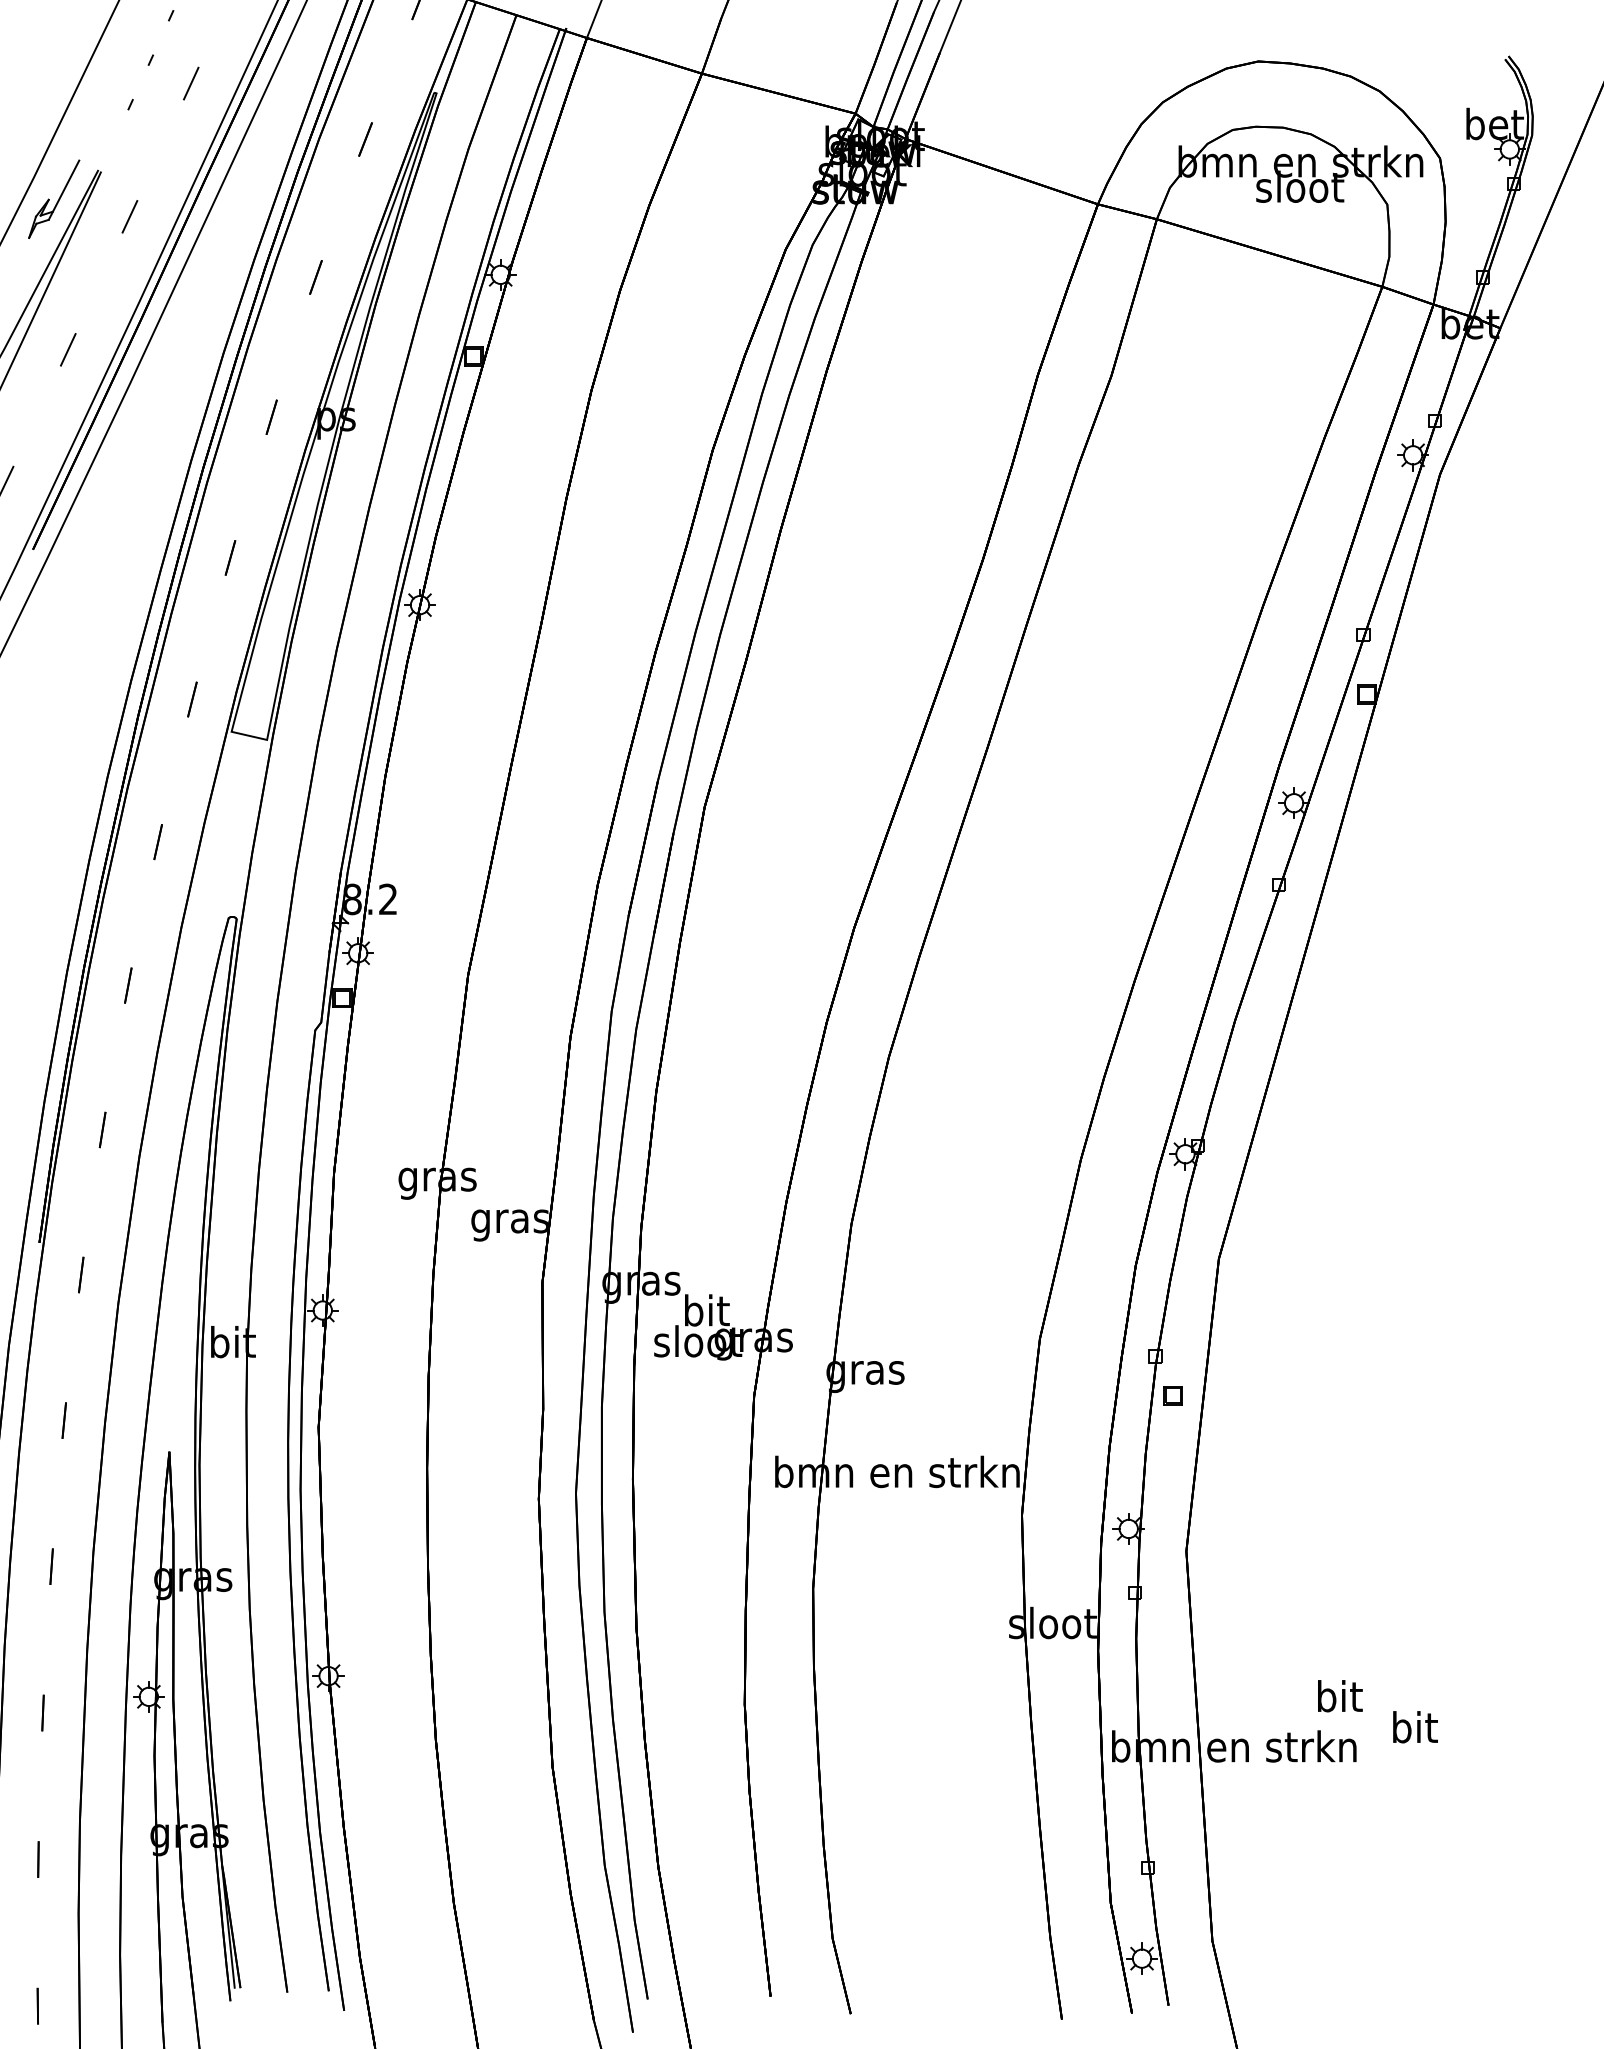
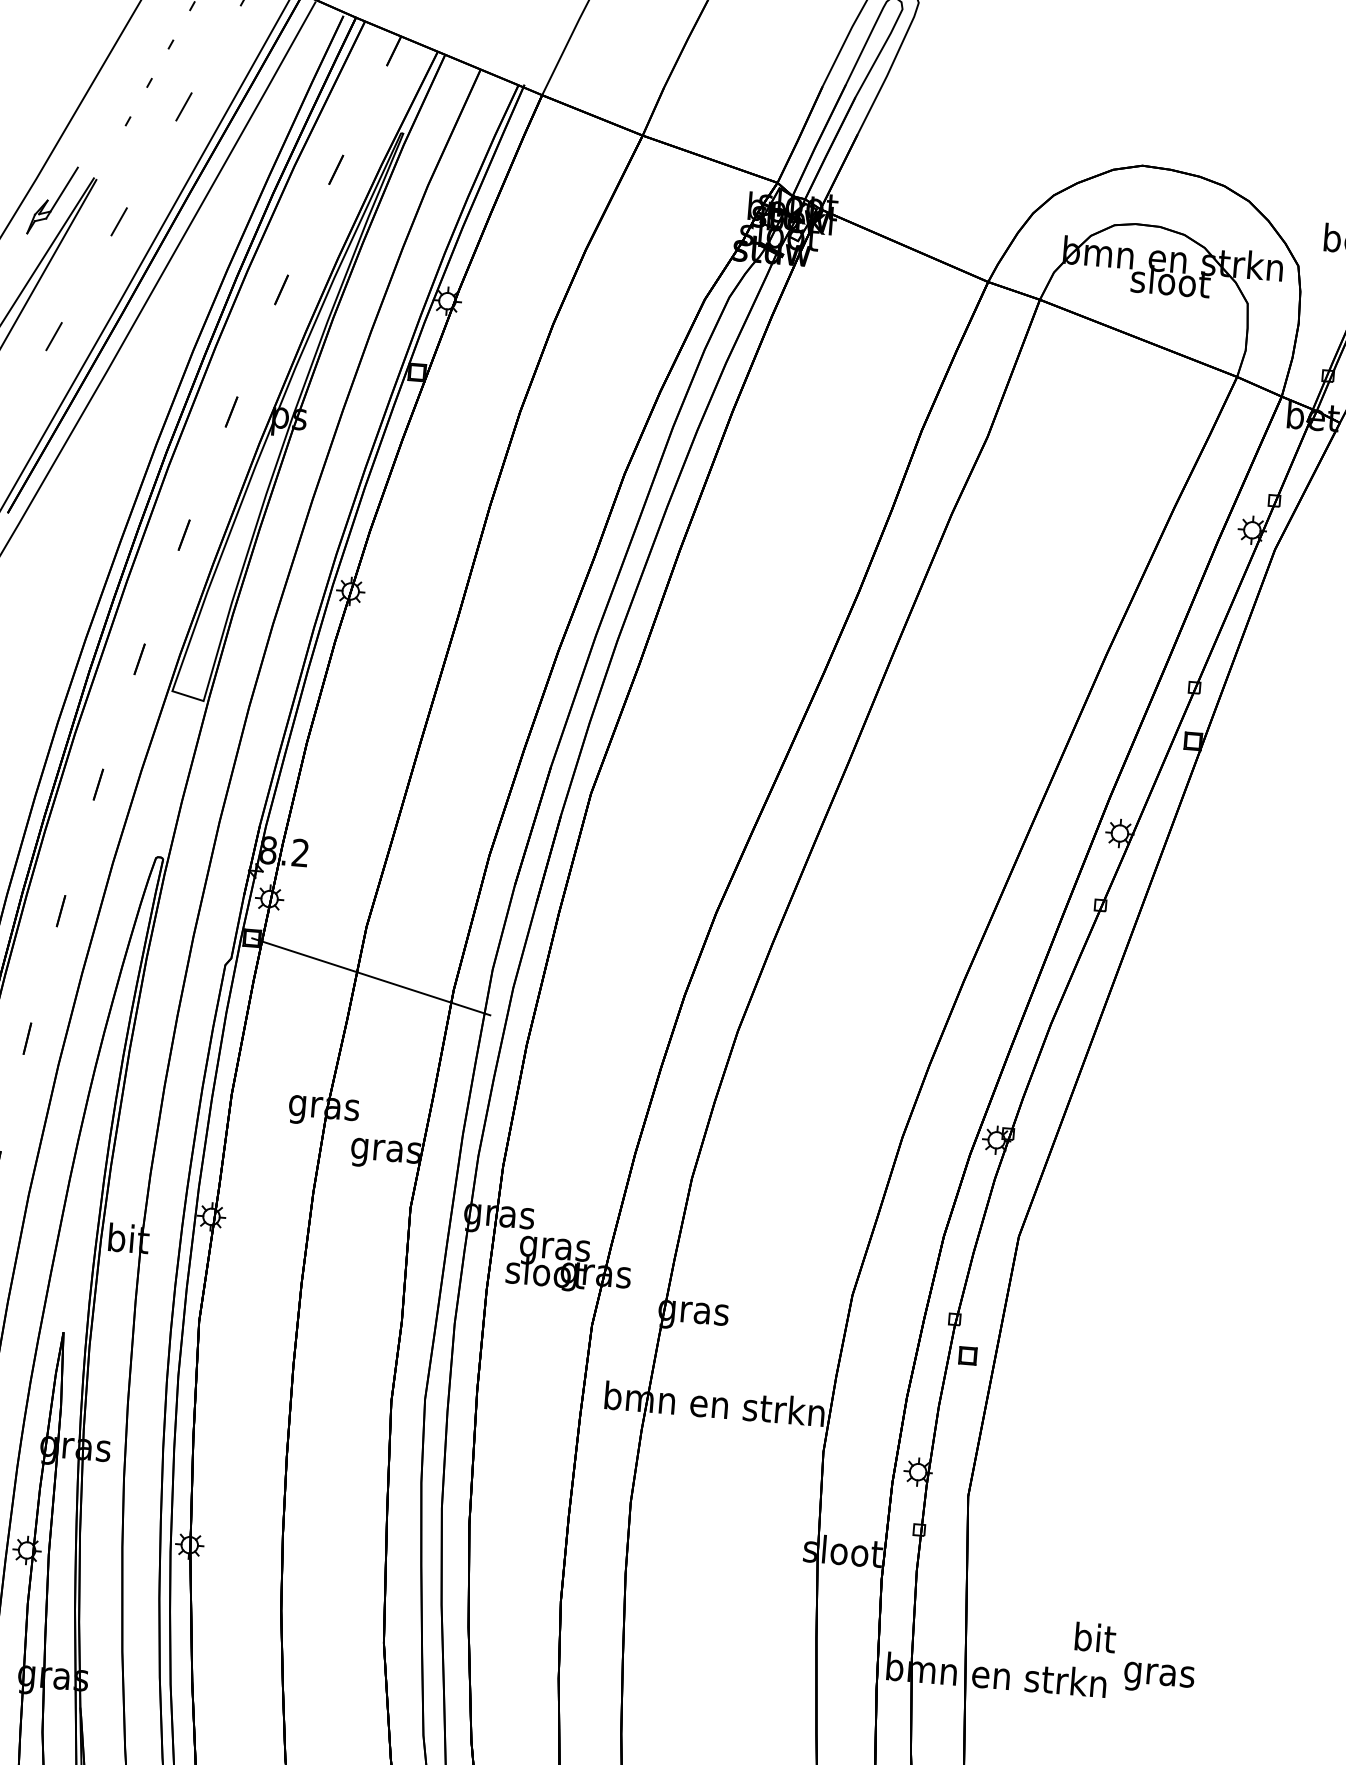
line: (477, 1029) -> (370, 976), added
text: (706, 1314) -> (555, 1248), bit -> gras
text: (1414, 1731) -> (1159, 1674), bit -> gras

